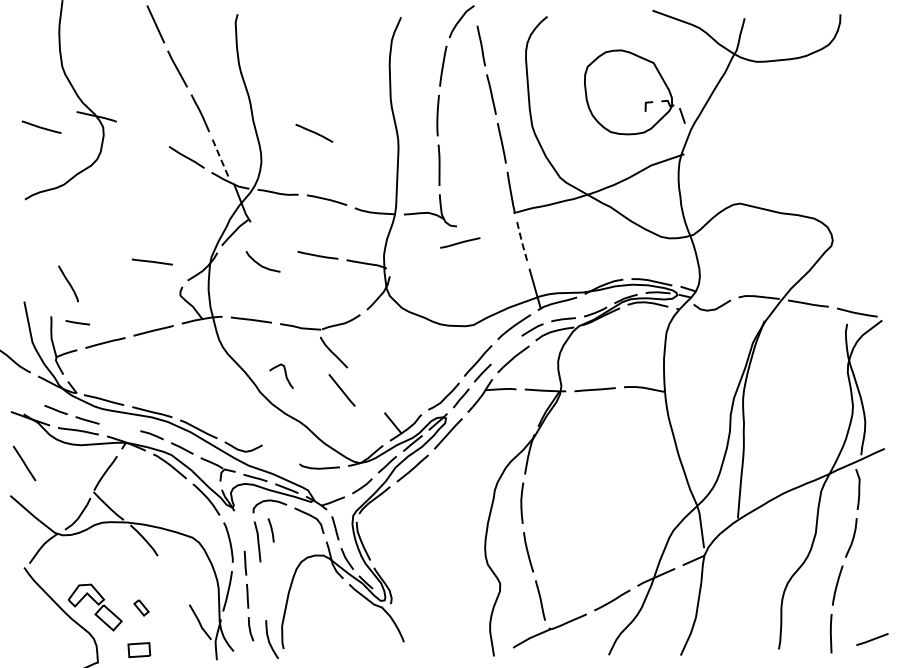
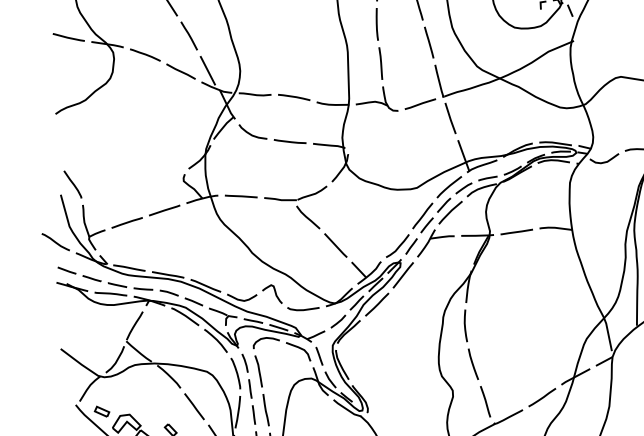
line: (41, 126) -> (68, 36), moved
line: (314, 133) -> (145, 55), moved
line: (220, 157) -> (207, 69), dashed -> solid
line: (521, 240) -> (450, 118), dashed -> solid
line: (460, 242) -> (420, 103), moved
line: (151, 261) -> (159, 155), removed
curve: (259, 263) -> (250, 133), moved
curve: (68, 283) -> (72, 184), moved
line: (77, 322) -> (143, 288), moved
line: (505, 349) -> (443, 205), added
curve: (284, 373) -> (274, 292), moved
line: (341, 390) -> (335, 245), moved
line: (24, 397) -> (66, 270), added
line: (24, 463) -> (194, 406), moved
line: (270, 529) -> (244, 362), moved
part: (56, 577) -> (101, 410), added
line: (263, 590) -> (266, 409), added

